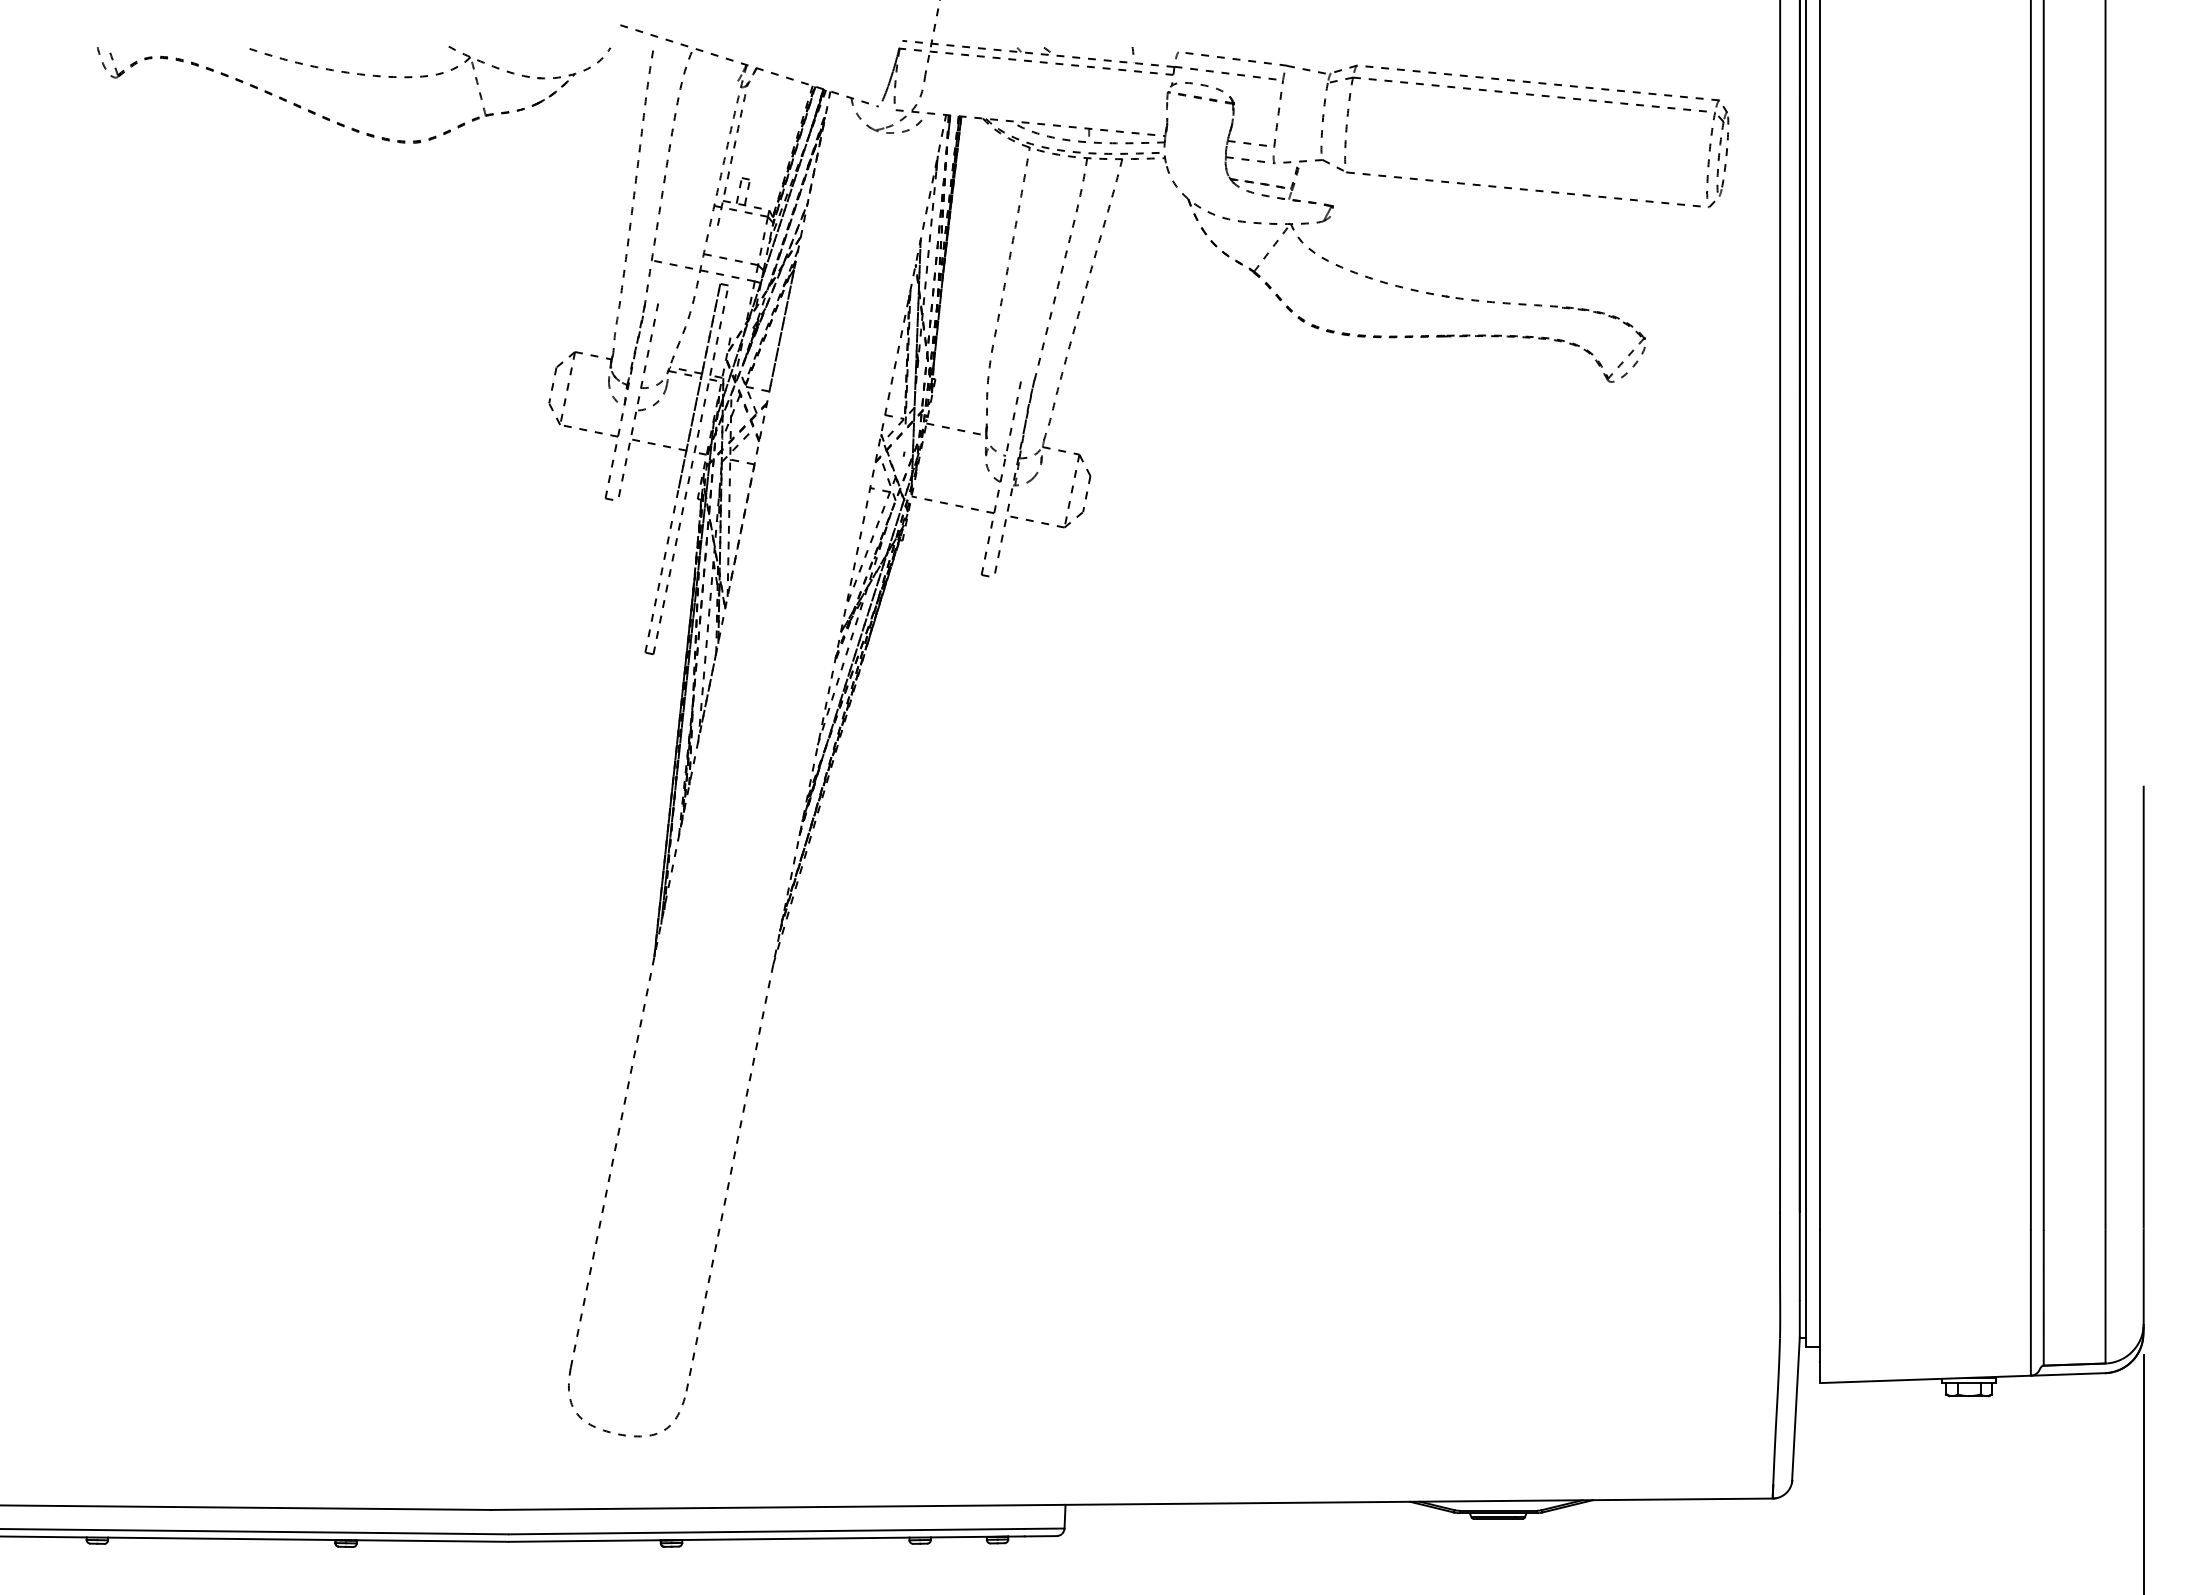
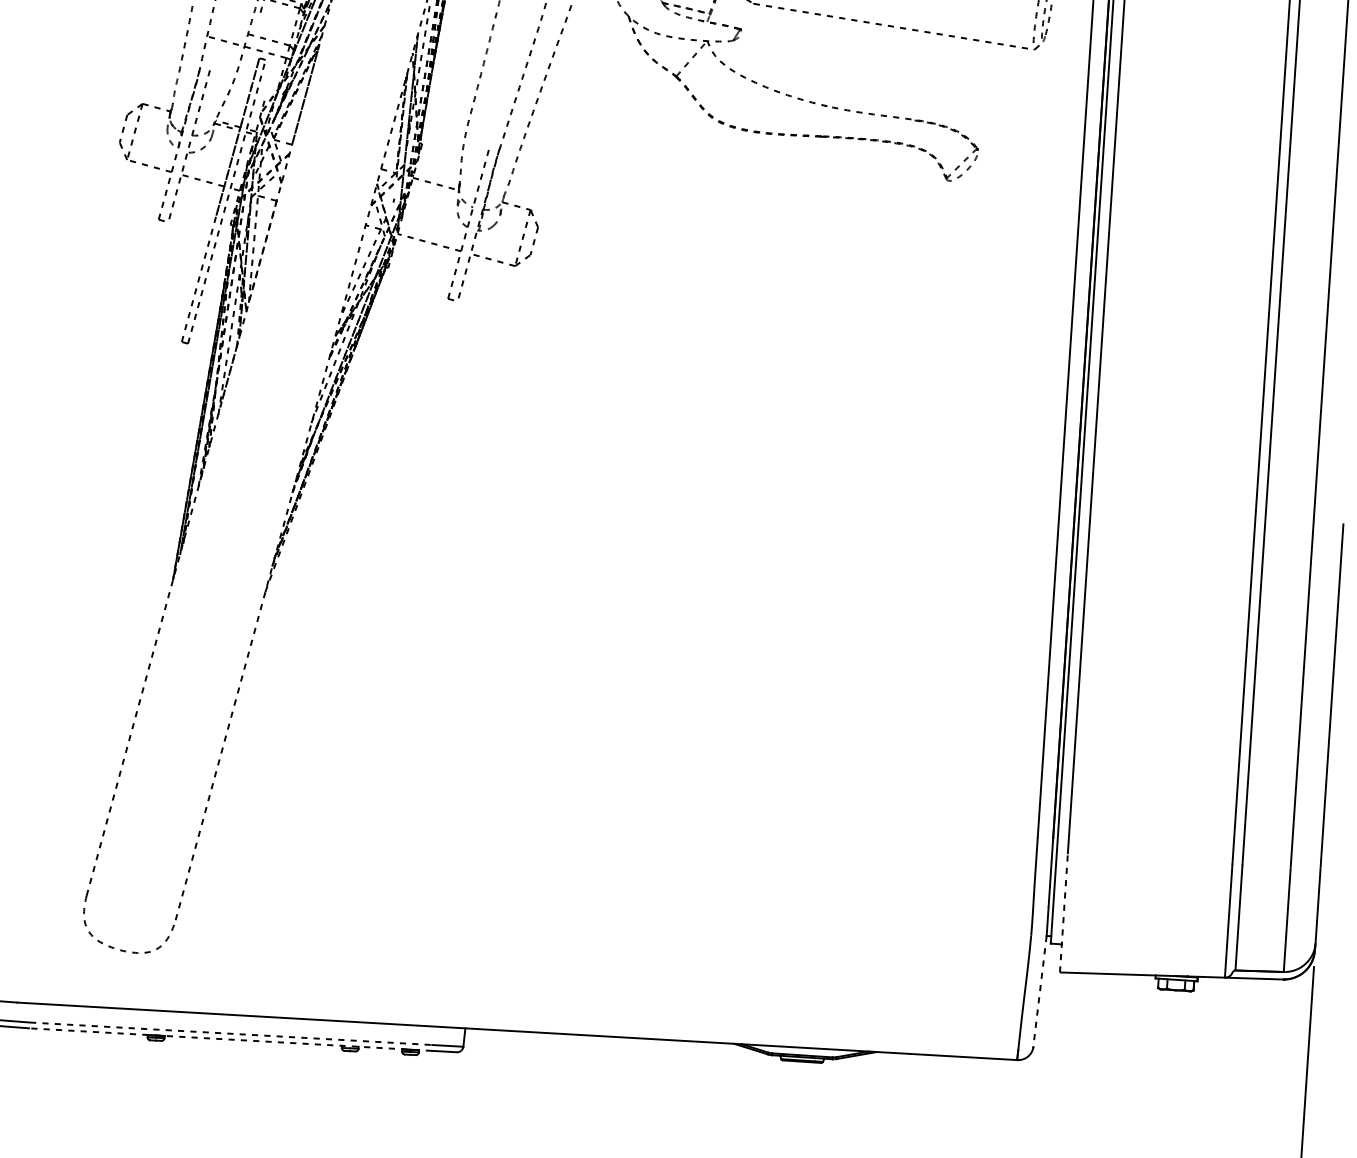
line: (1819, 1306) -> (1063, 912), solid -> dashed
line: (1795, 1410) -> (1039, 992), solid -> dashed
line: (766, 1531) -> (230, 1033), solid -> dashed
line: (766, 1539) -> (230, 1039), solid -> dashed

